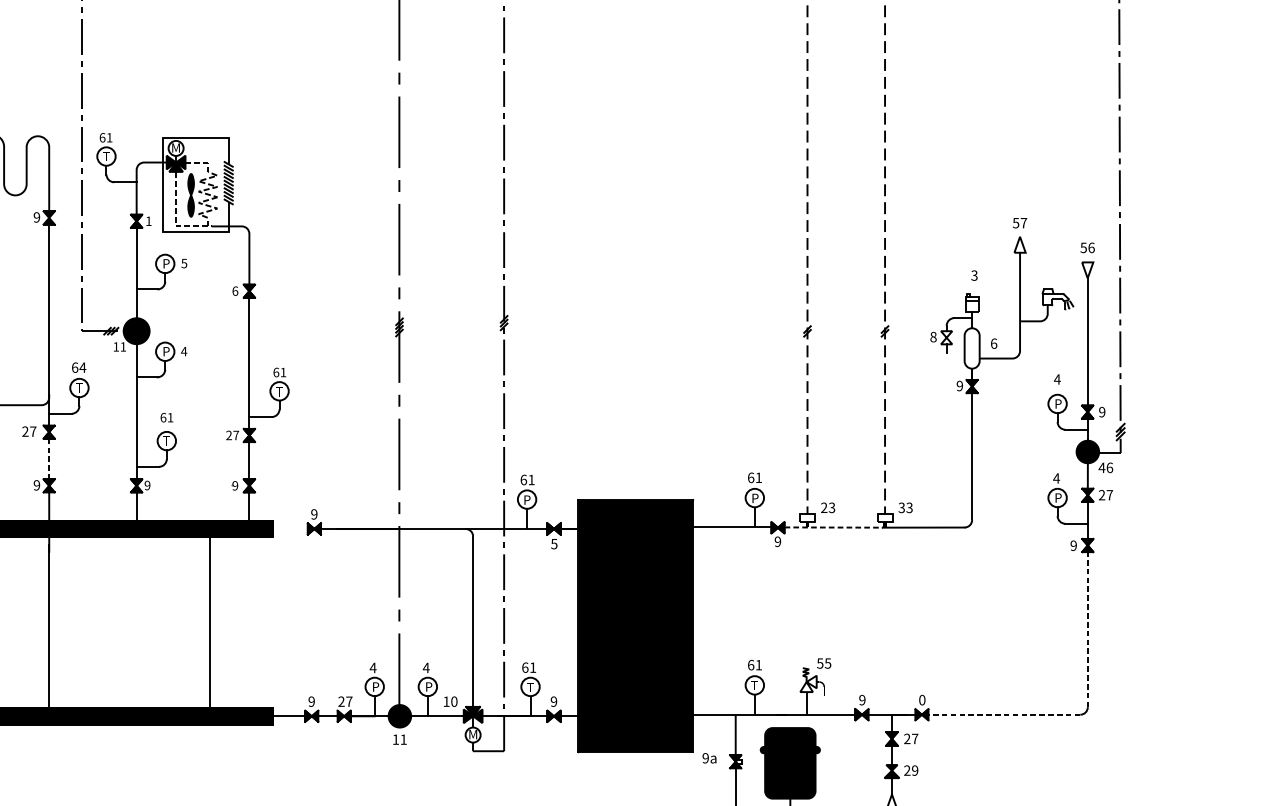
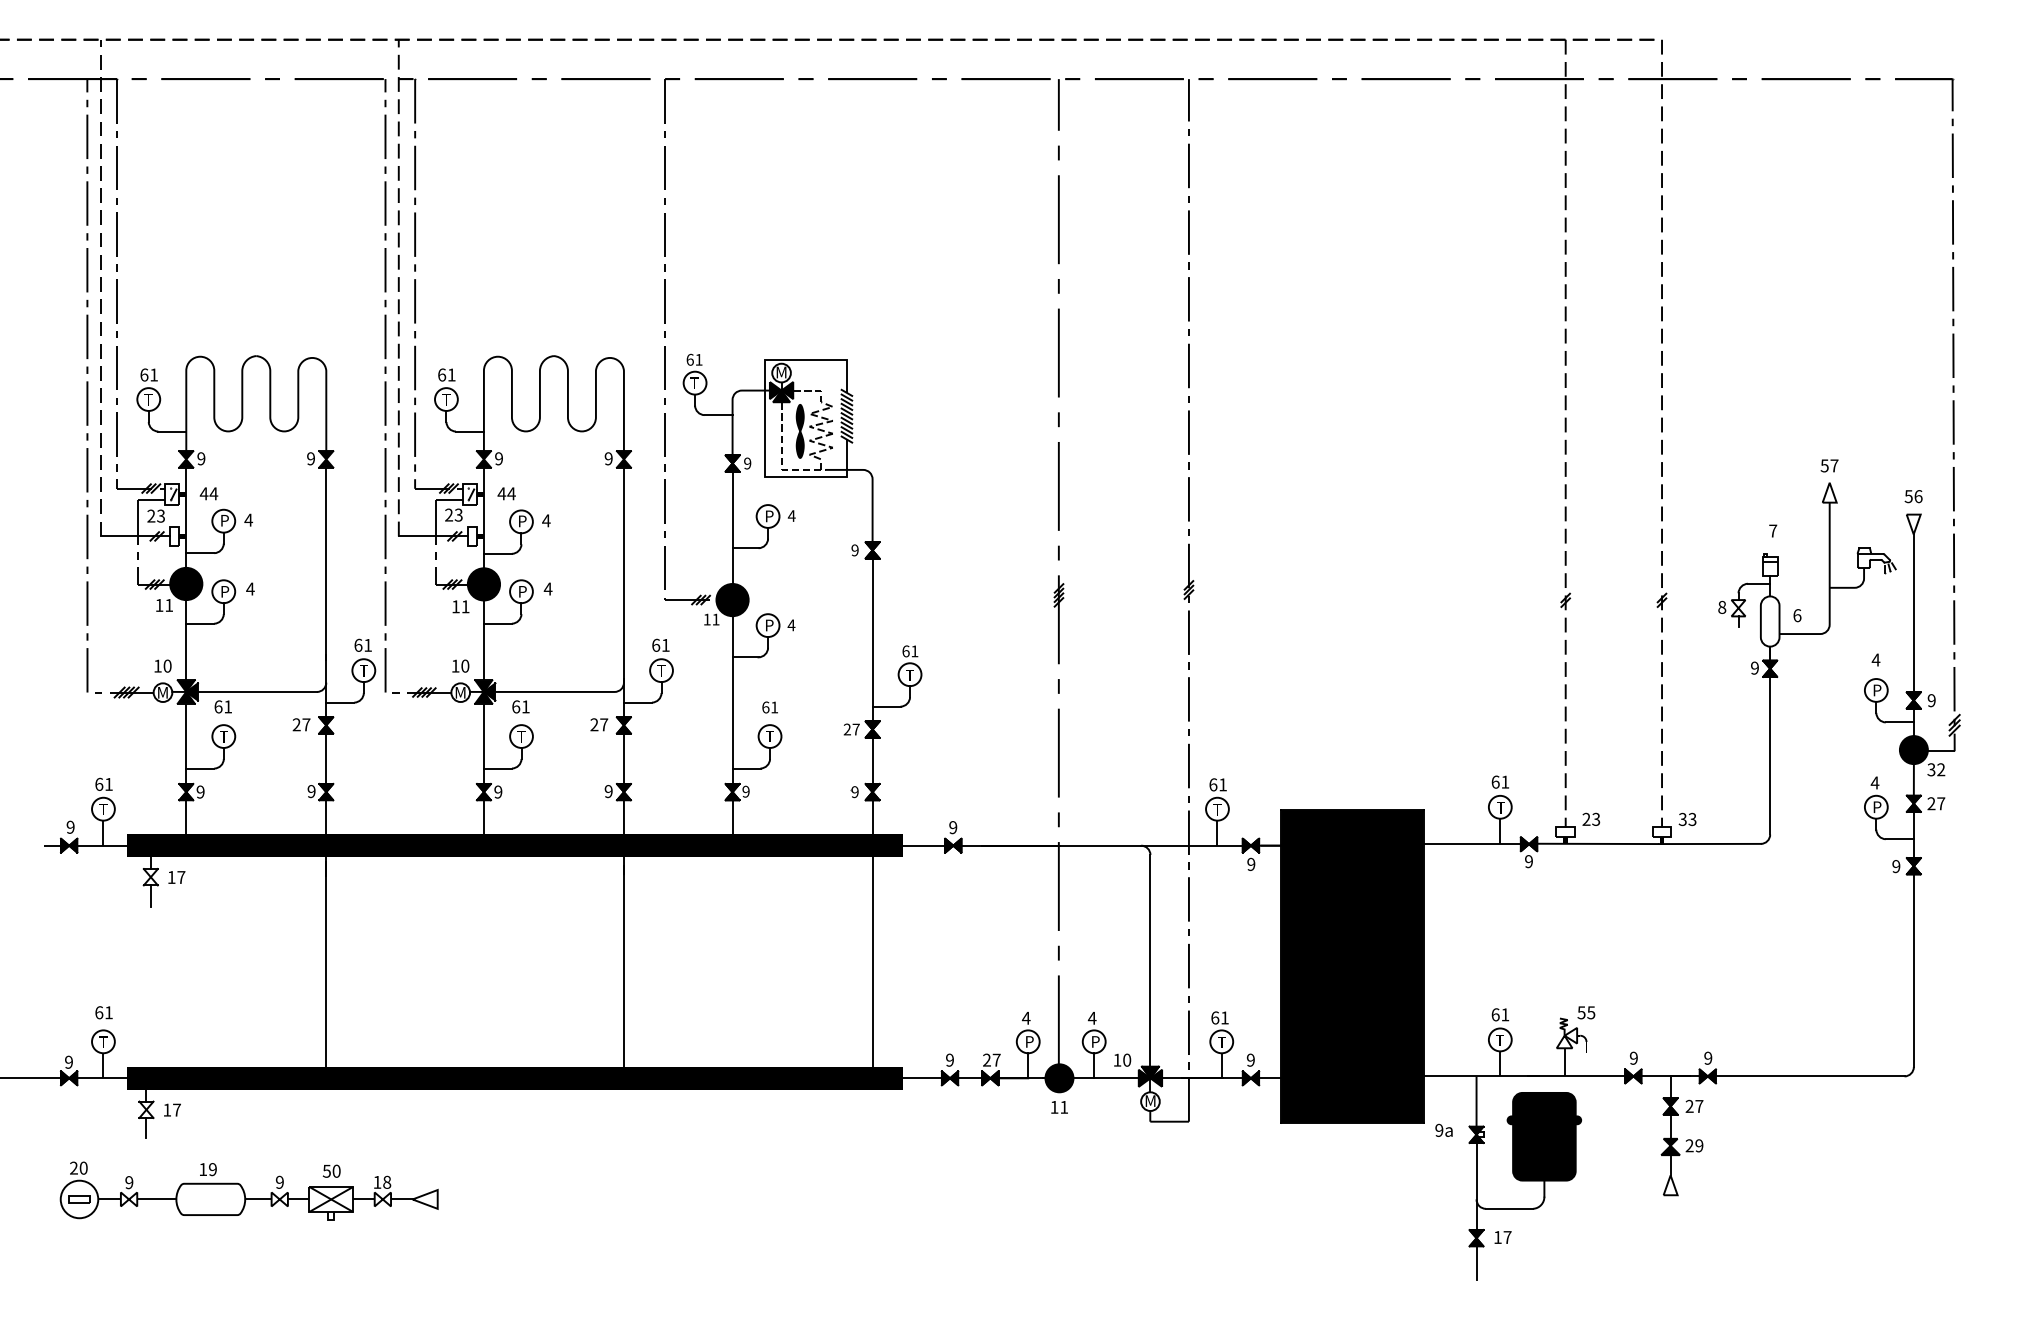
text: (148, 221) -> (747, 463), 1 -> 9
text: (184, 263) -> (791, 515), 5 -> 4
text: (974, 275) -> (1773, 530), 3 -> 7
text: (234, 291) -> (854, 550), 6 -> 9
text: (82, 367) -> (665, 645), 64 -> 61
line: (48, 459) -> (623, 759), dashed -> solid
text: (1106, 467) -> (1936, 769), 46 -> 32
text: (754, 498) -> (1500, 807), P -> Т
text: (527, 499) -> (1217, 809), P -> Т
line: (833, 527) -> (1598, 843), dashed -> solid
line: (291, 528) -> (924, 845), added
text: (554, 543) -> (1251, 863), 5 -> 9
line: (209, 623) -> (872, 963), moved
line: (1087, 629) -> (1913, 970), dashed -> solid
text: (922, 700) -> (1708, 1058), 0 -> 9
line: (1003, 714) -> (1809, 1076), dashed -> solid

